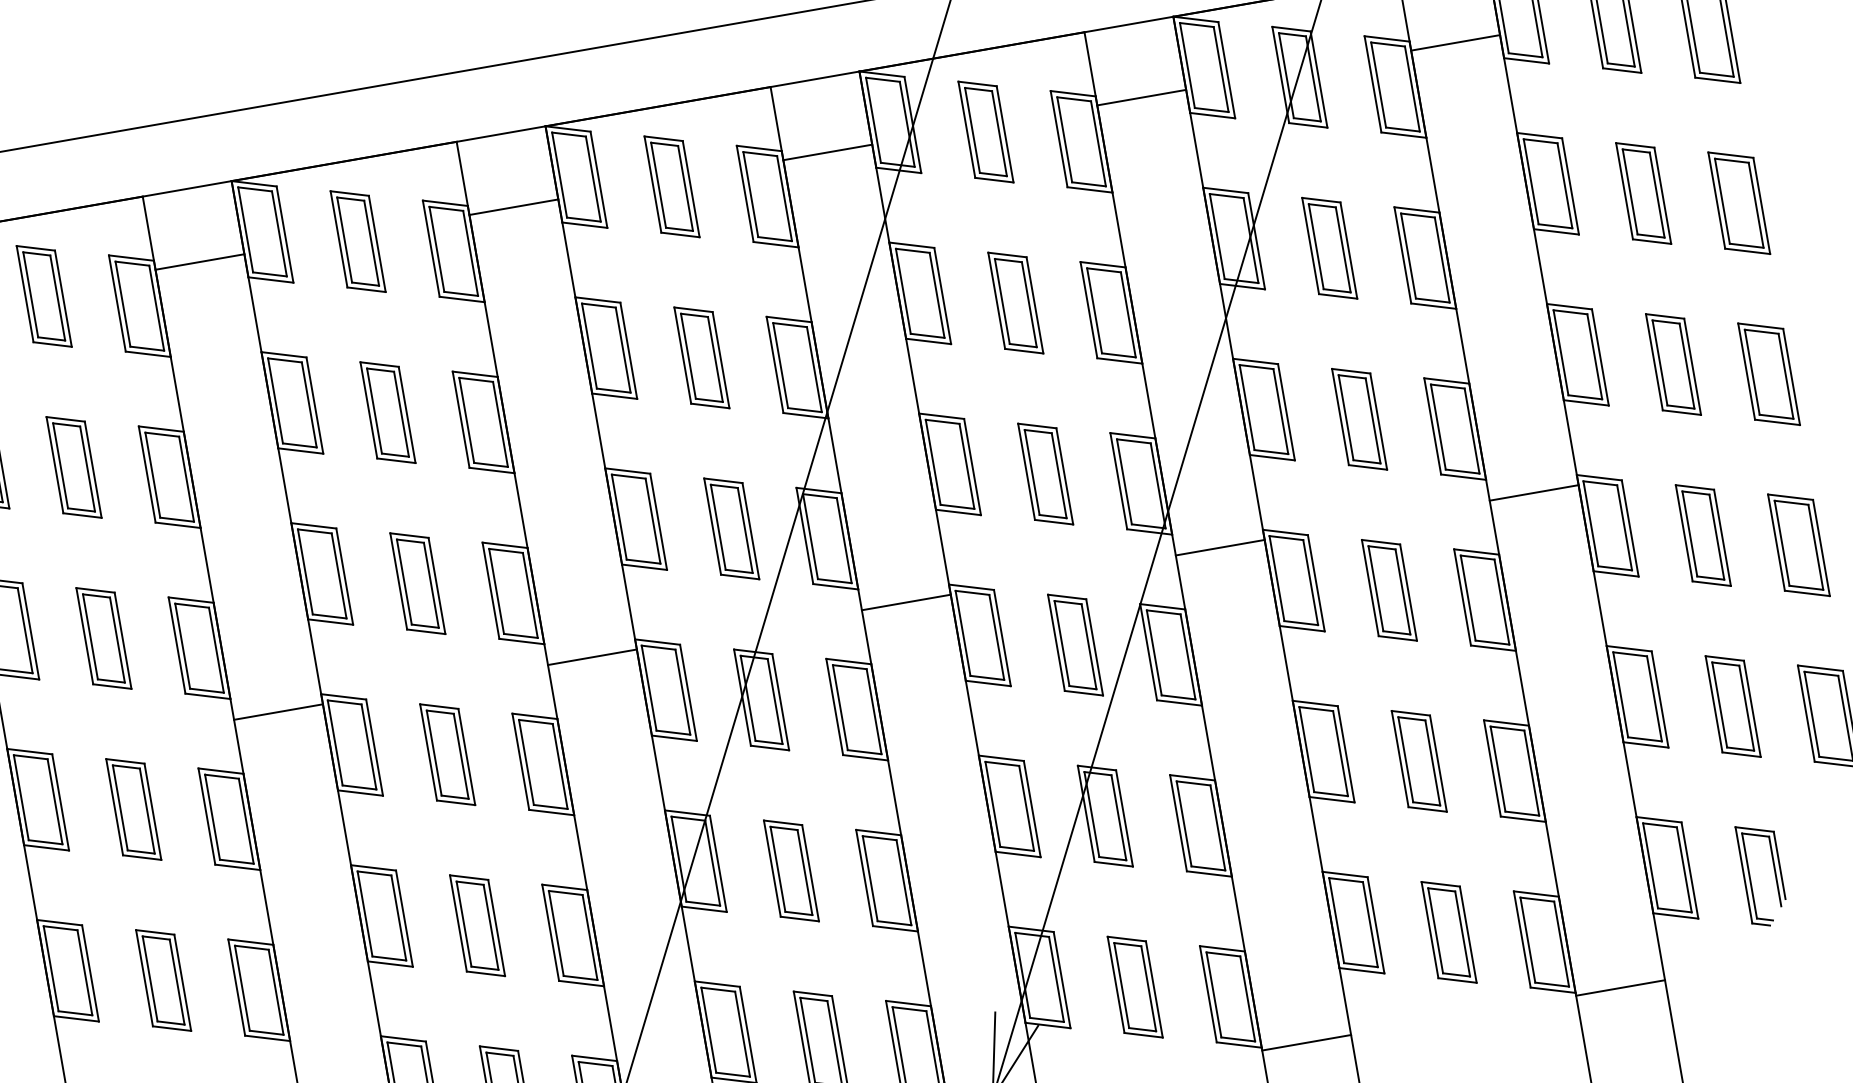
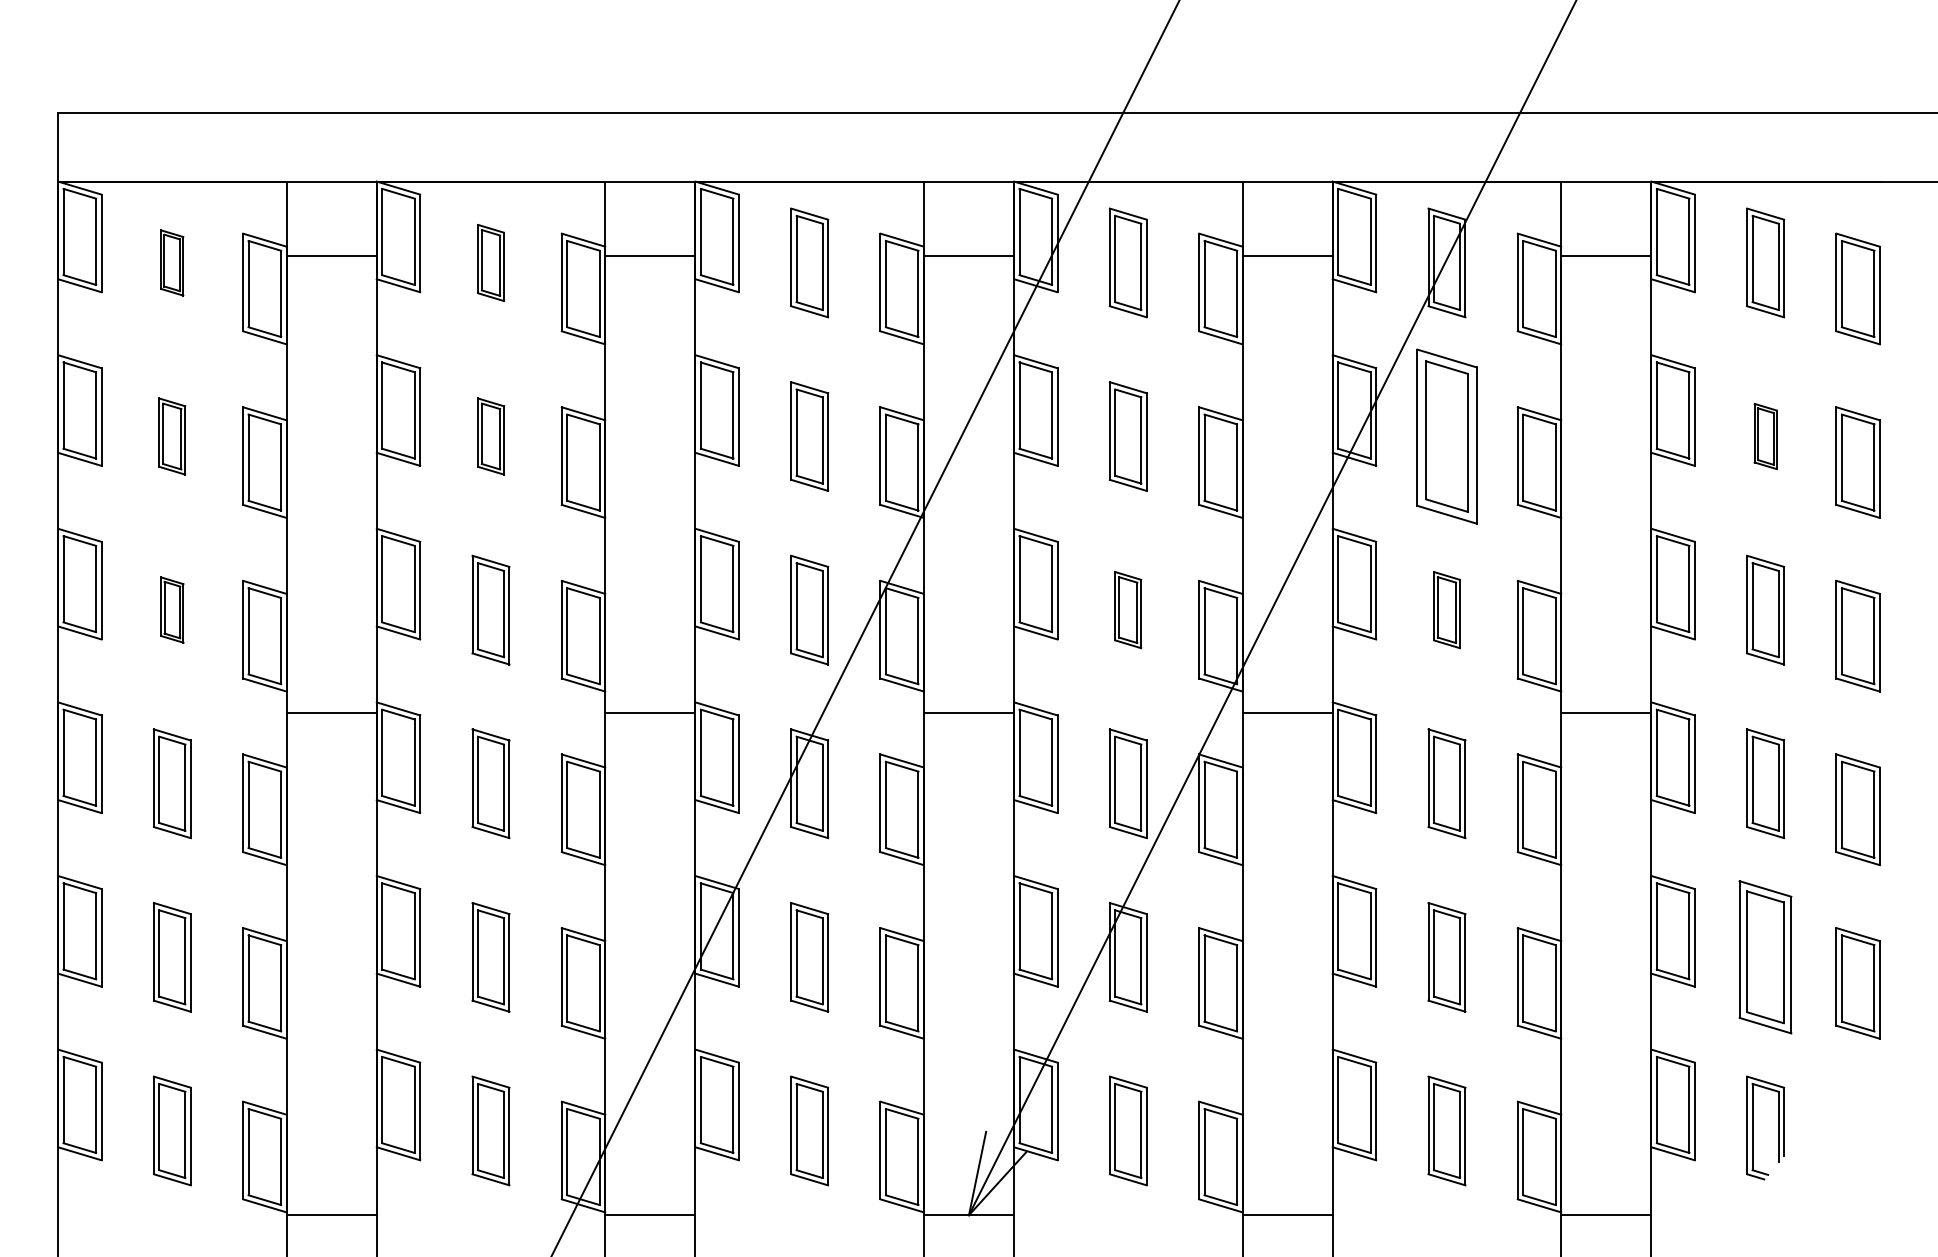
part: (1643, 193) -> (1765, 436), size x0.6
part: (357, 241) -> (490, 262), size x0.7
part: (1329, 248) -> (1446, 436), size x1.6
part: (43, 296) -> (171, 262), size x0.6
part: (387, 412) -> (490, 436), size x0.7
part: (1359, 418) -> (1446, 609), size x0.7
part: (73, 467) -> (171, 436), size x0.7
part: (1044, 473) -> (1127, 609), size x0.7
part: (103, 637) -> (172, 609), size x0.6
part: (1733, 706) -> (1765, 957), size x1.4

